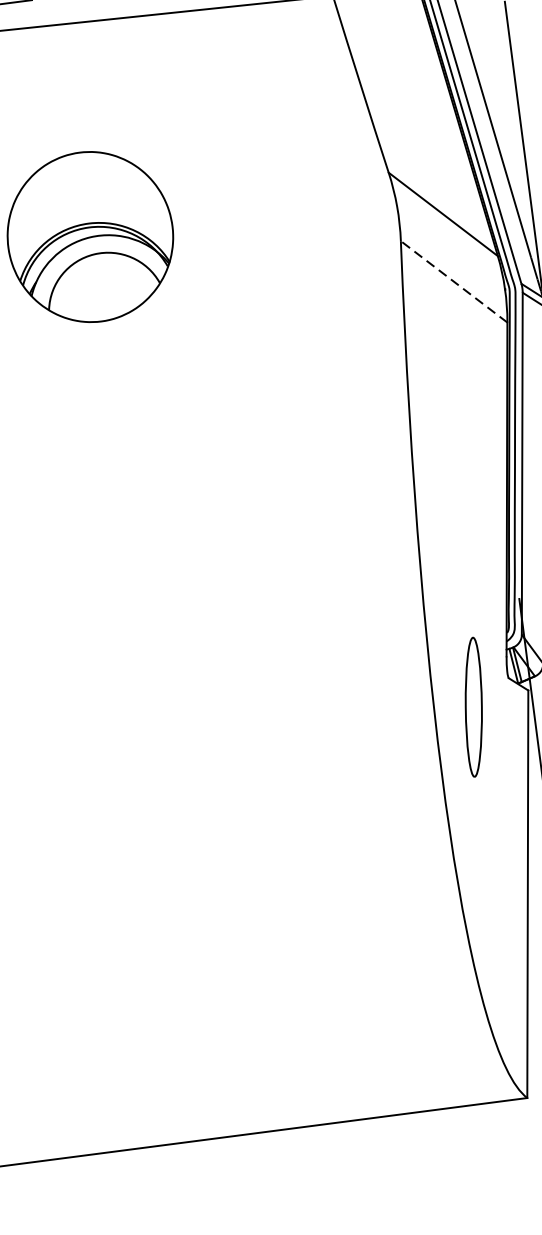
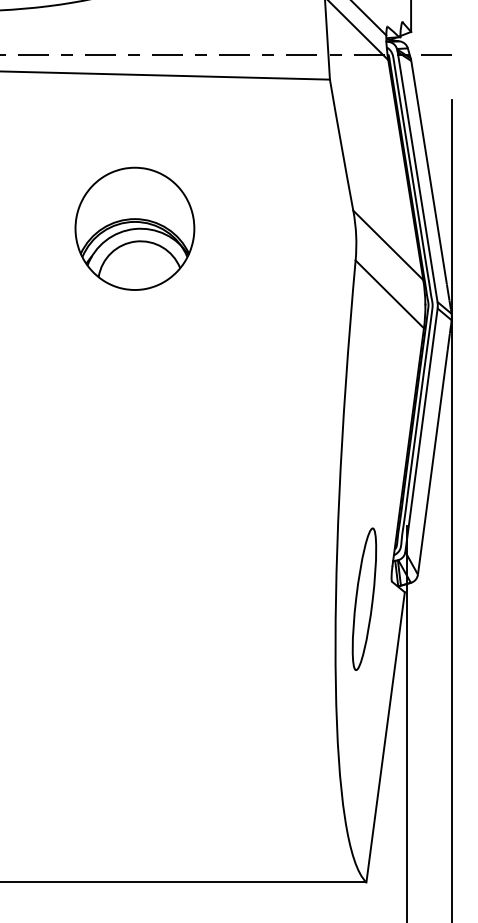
line: (453, 282) -> (389, 294), dashed -> solid
part: (473, 706) -> (364, 598), size x1.43

